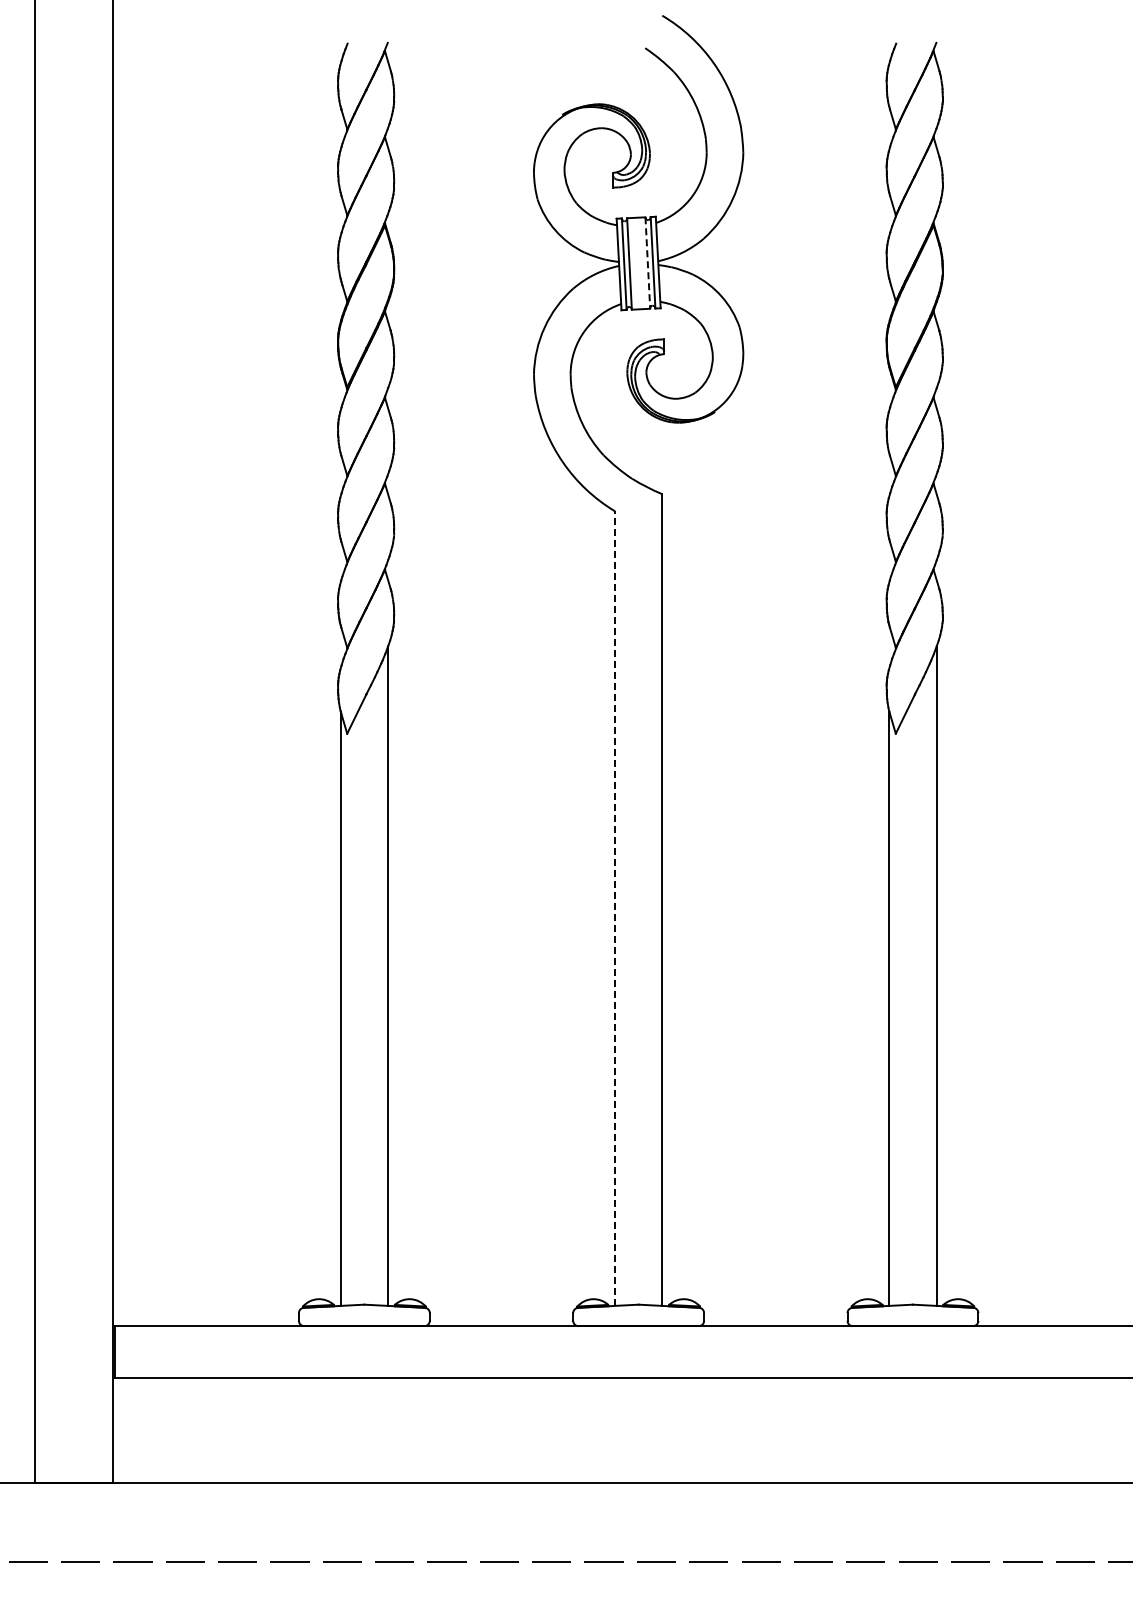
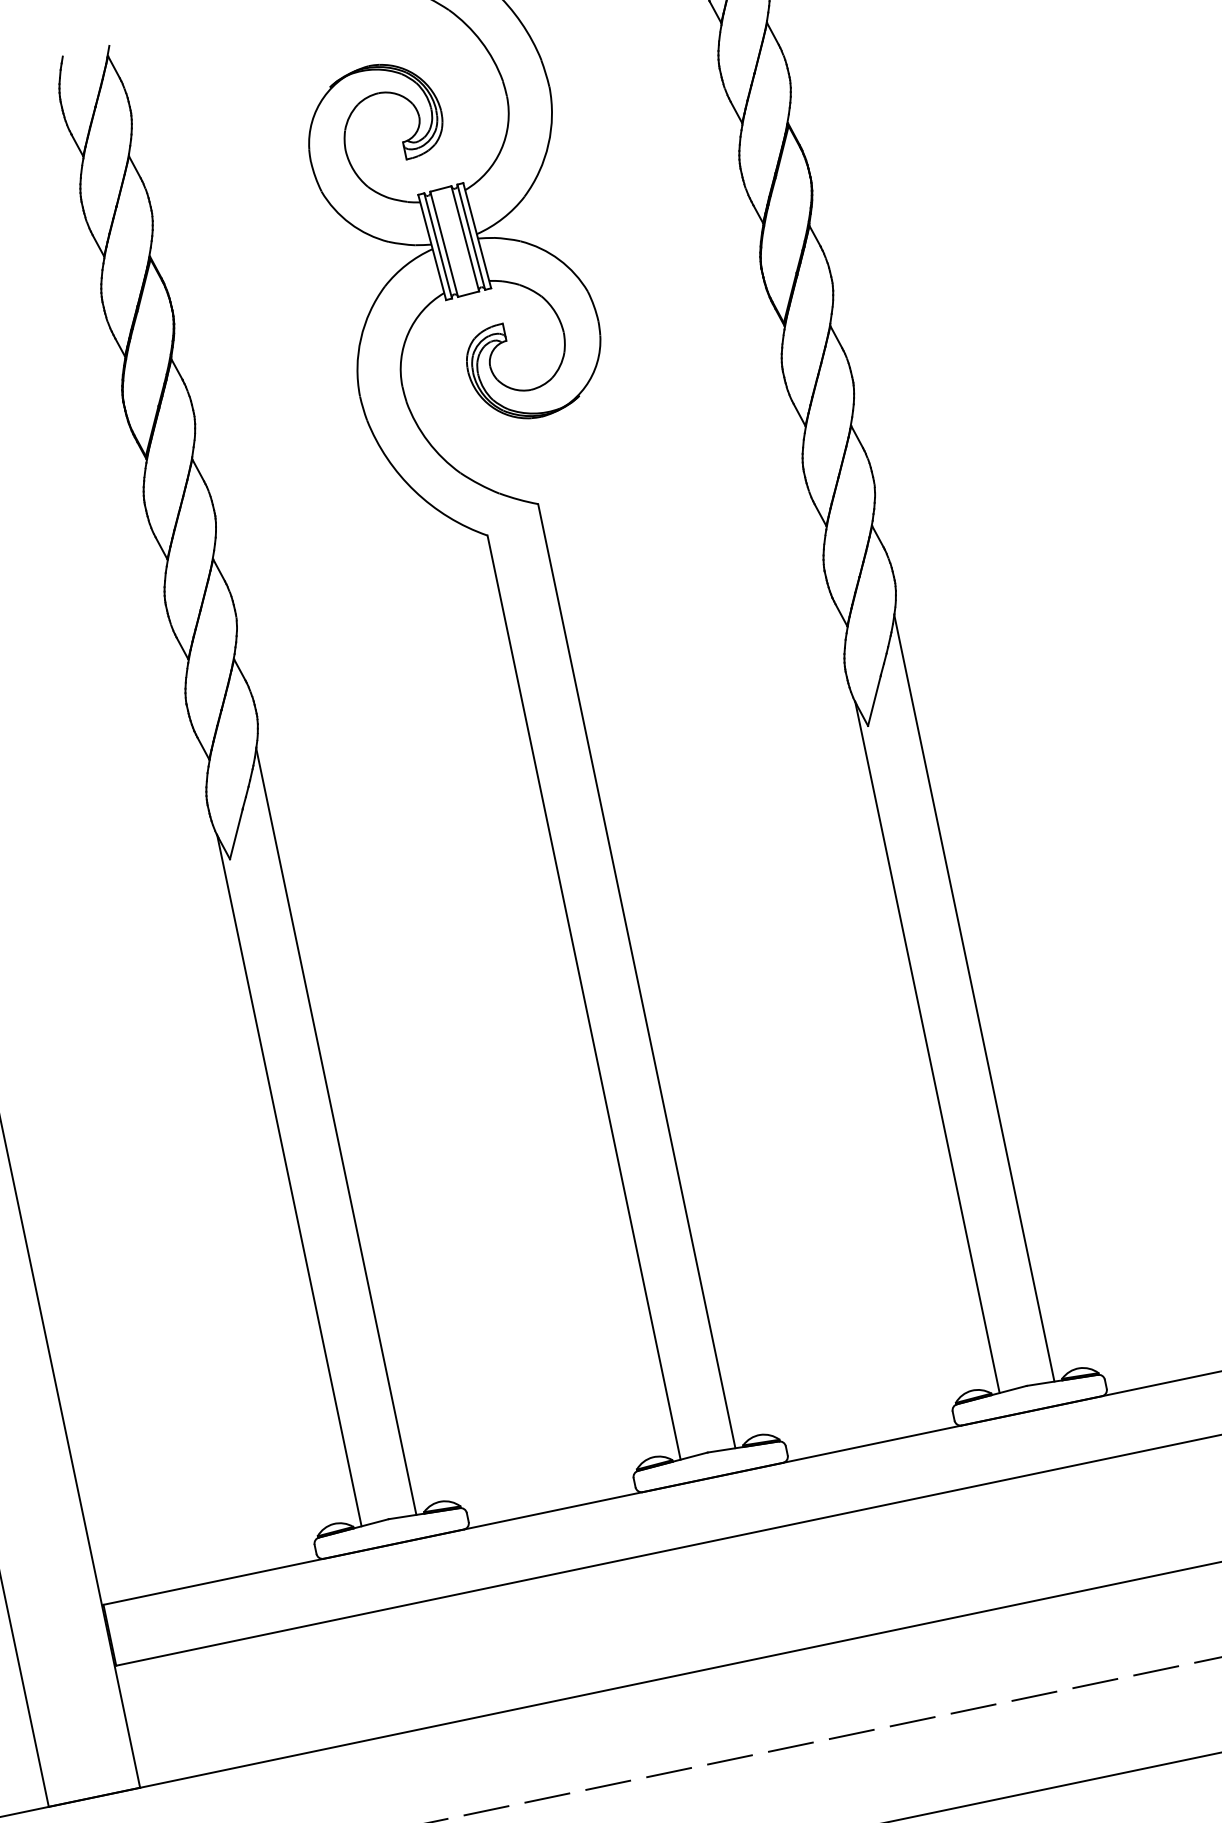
line: (647, 263) -> (465, 239), dashed -> solid
line: (615, 908) -> (584, 997), dashed -> solid

